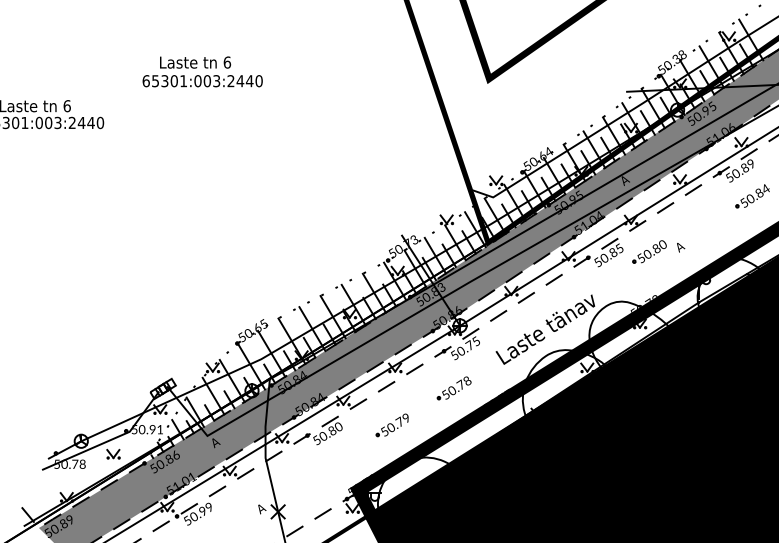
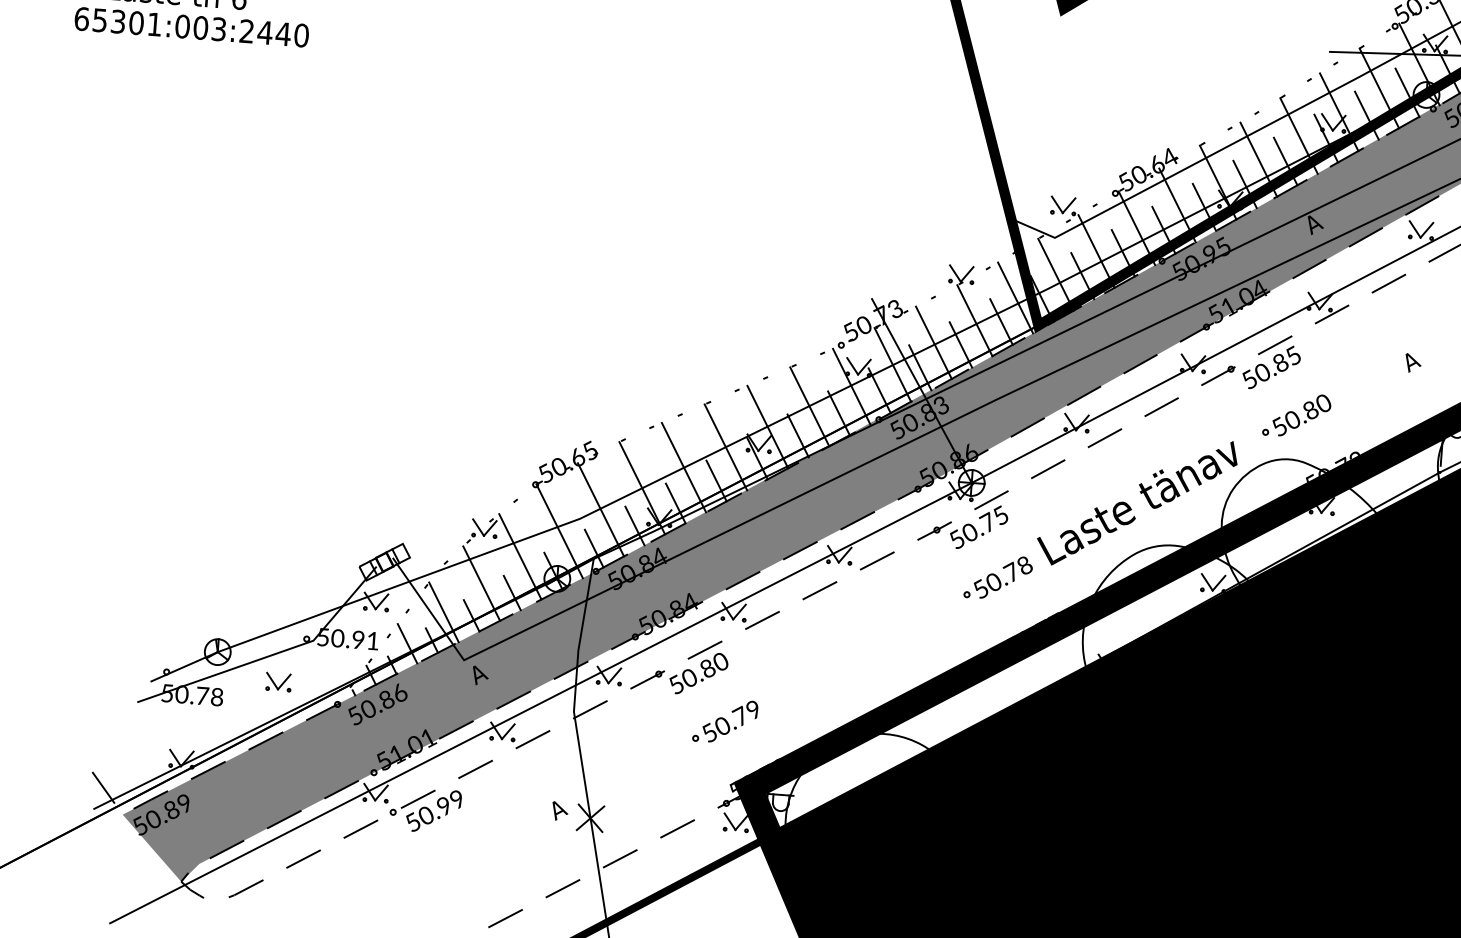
part: (649, 251) -> (1296, 414), moved
part: (453, 388) -> (996, 578), moved
part: (391, 425) -> (723, 721), moved

